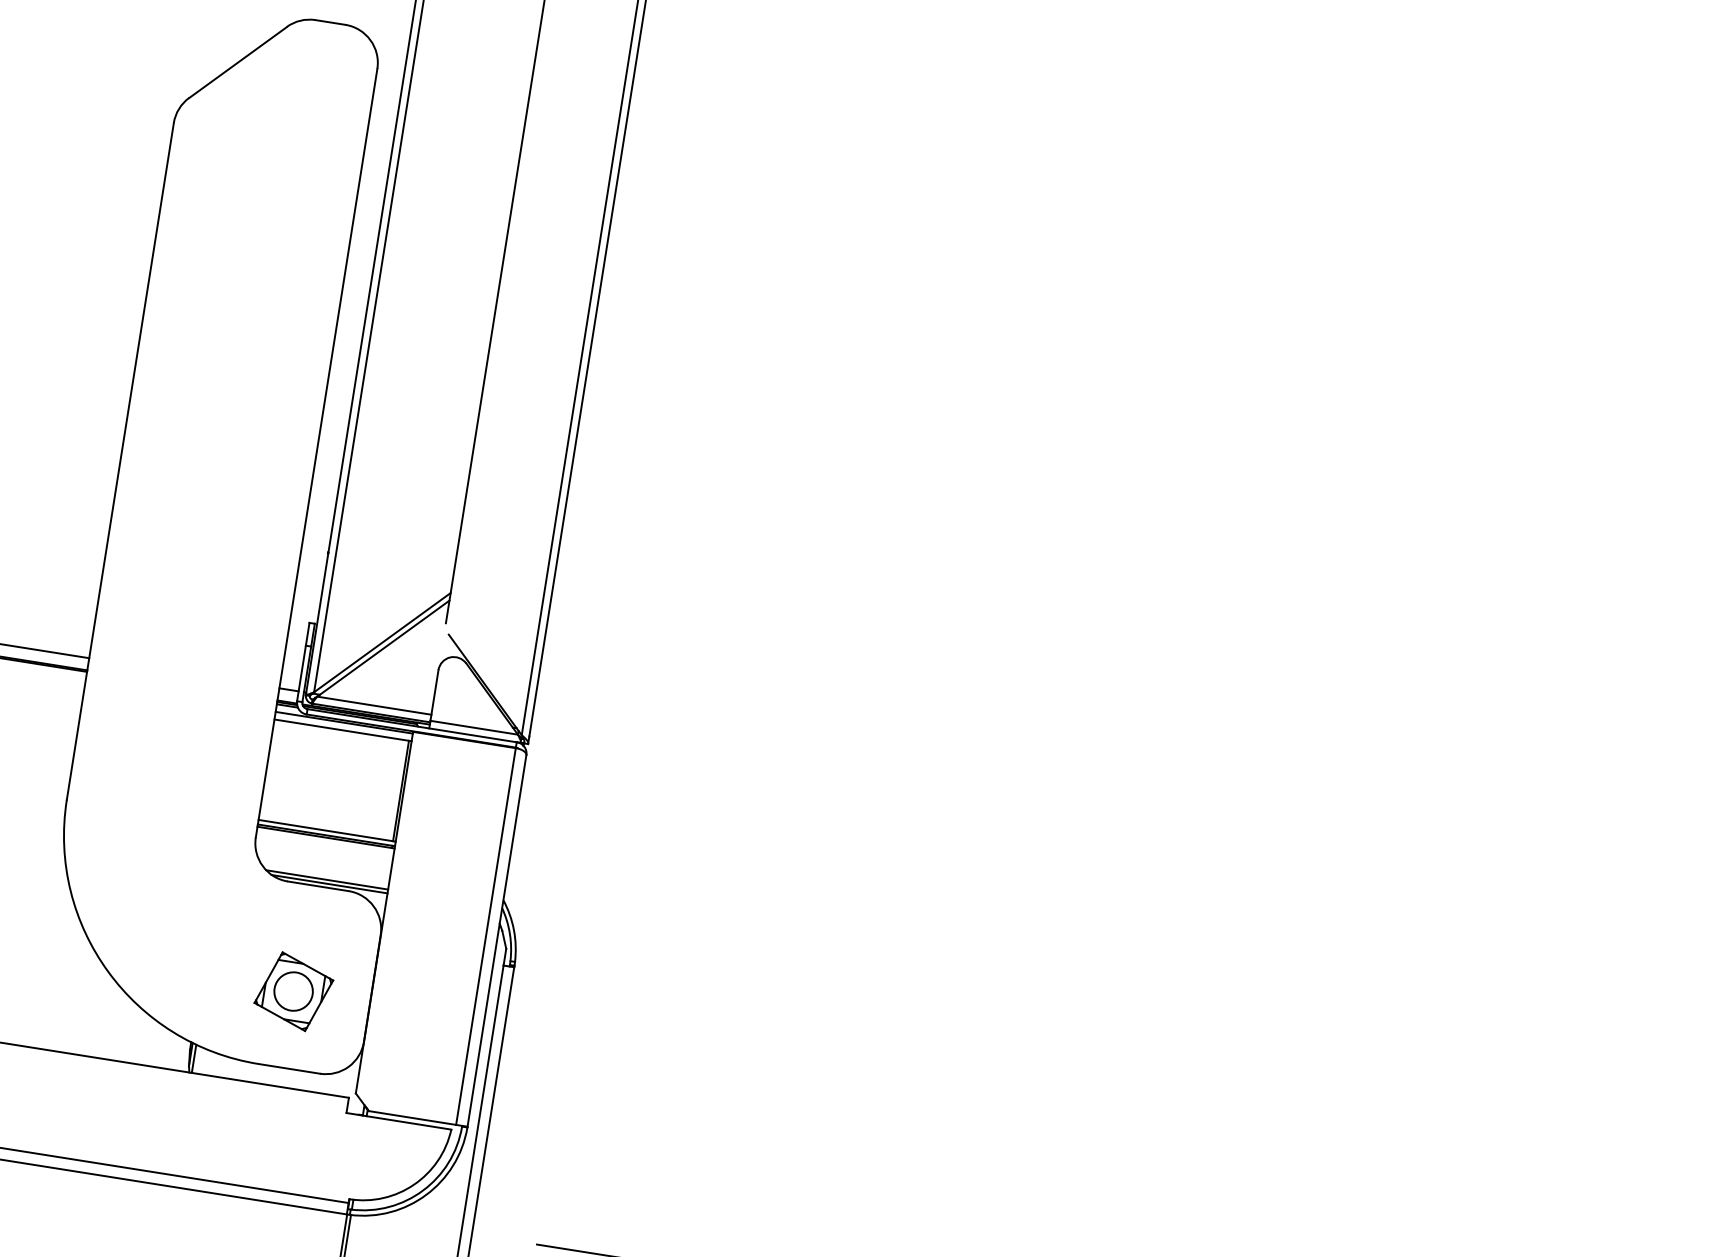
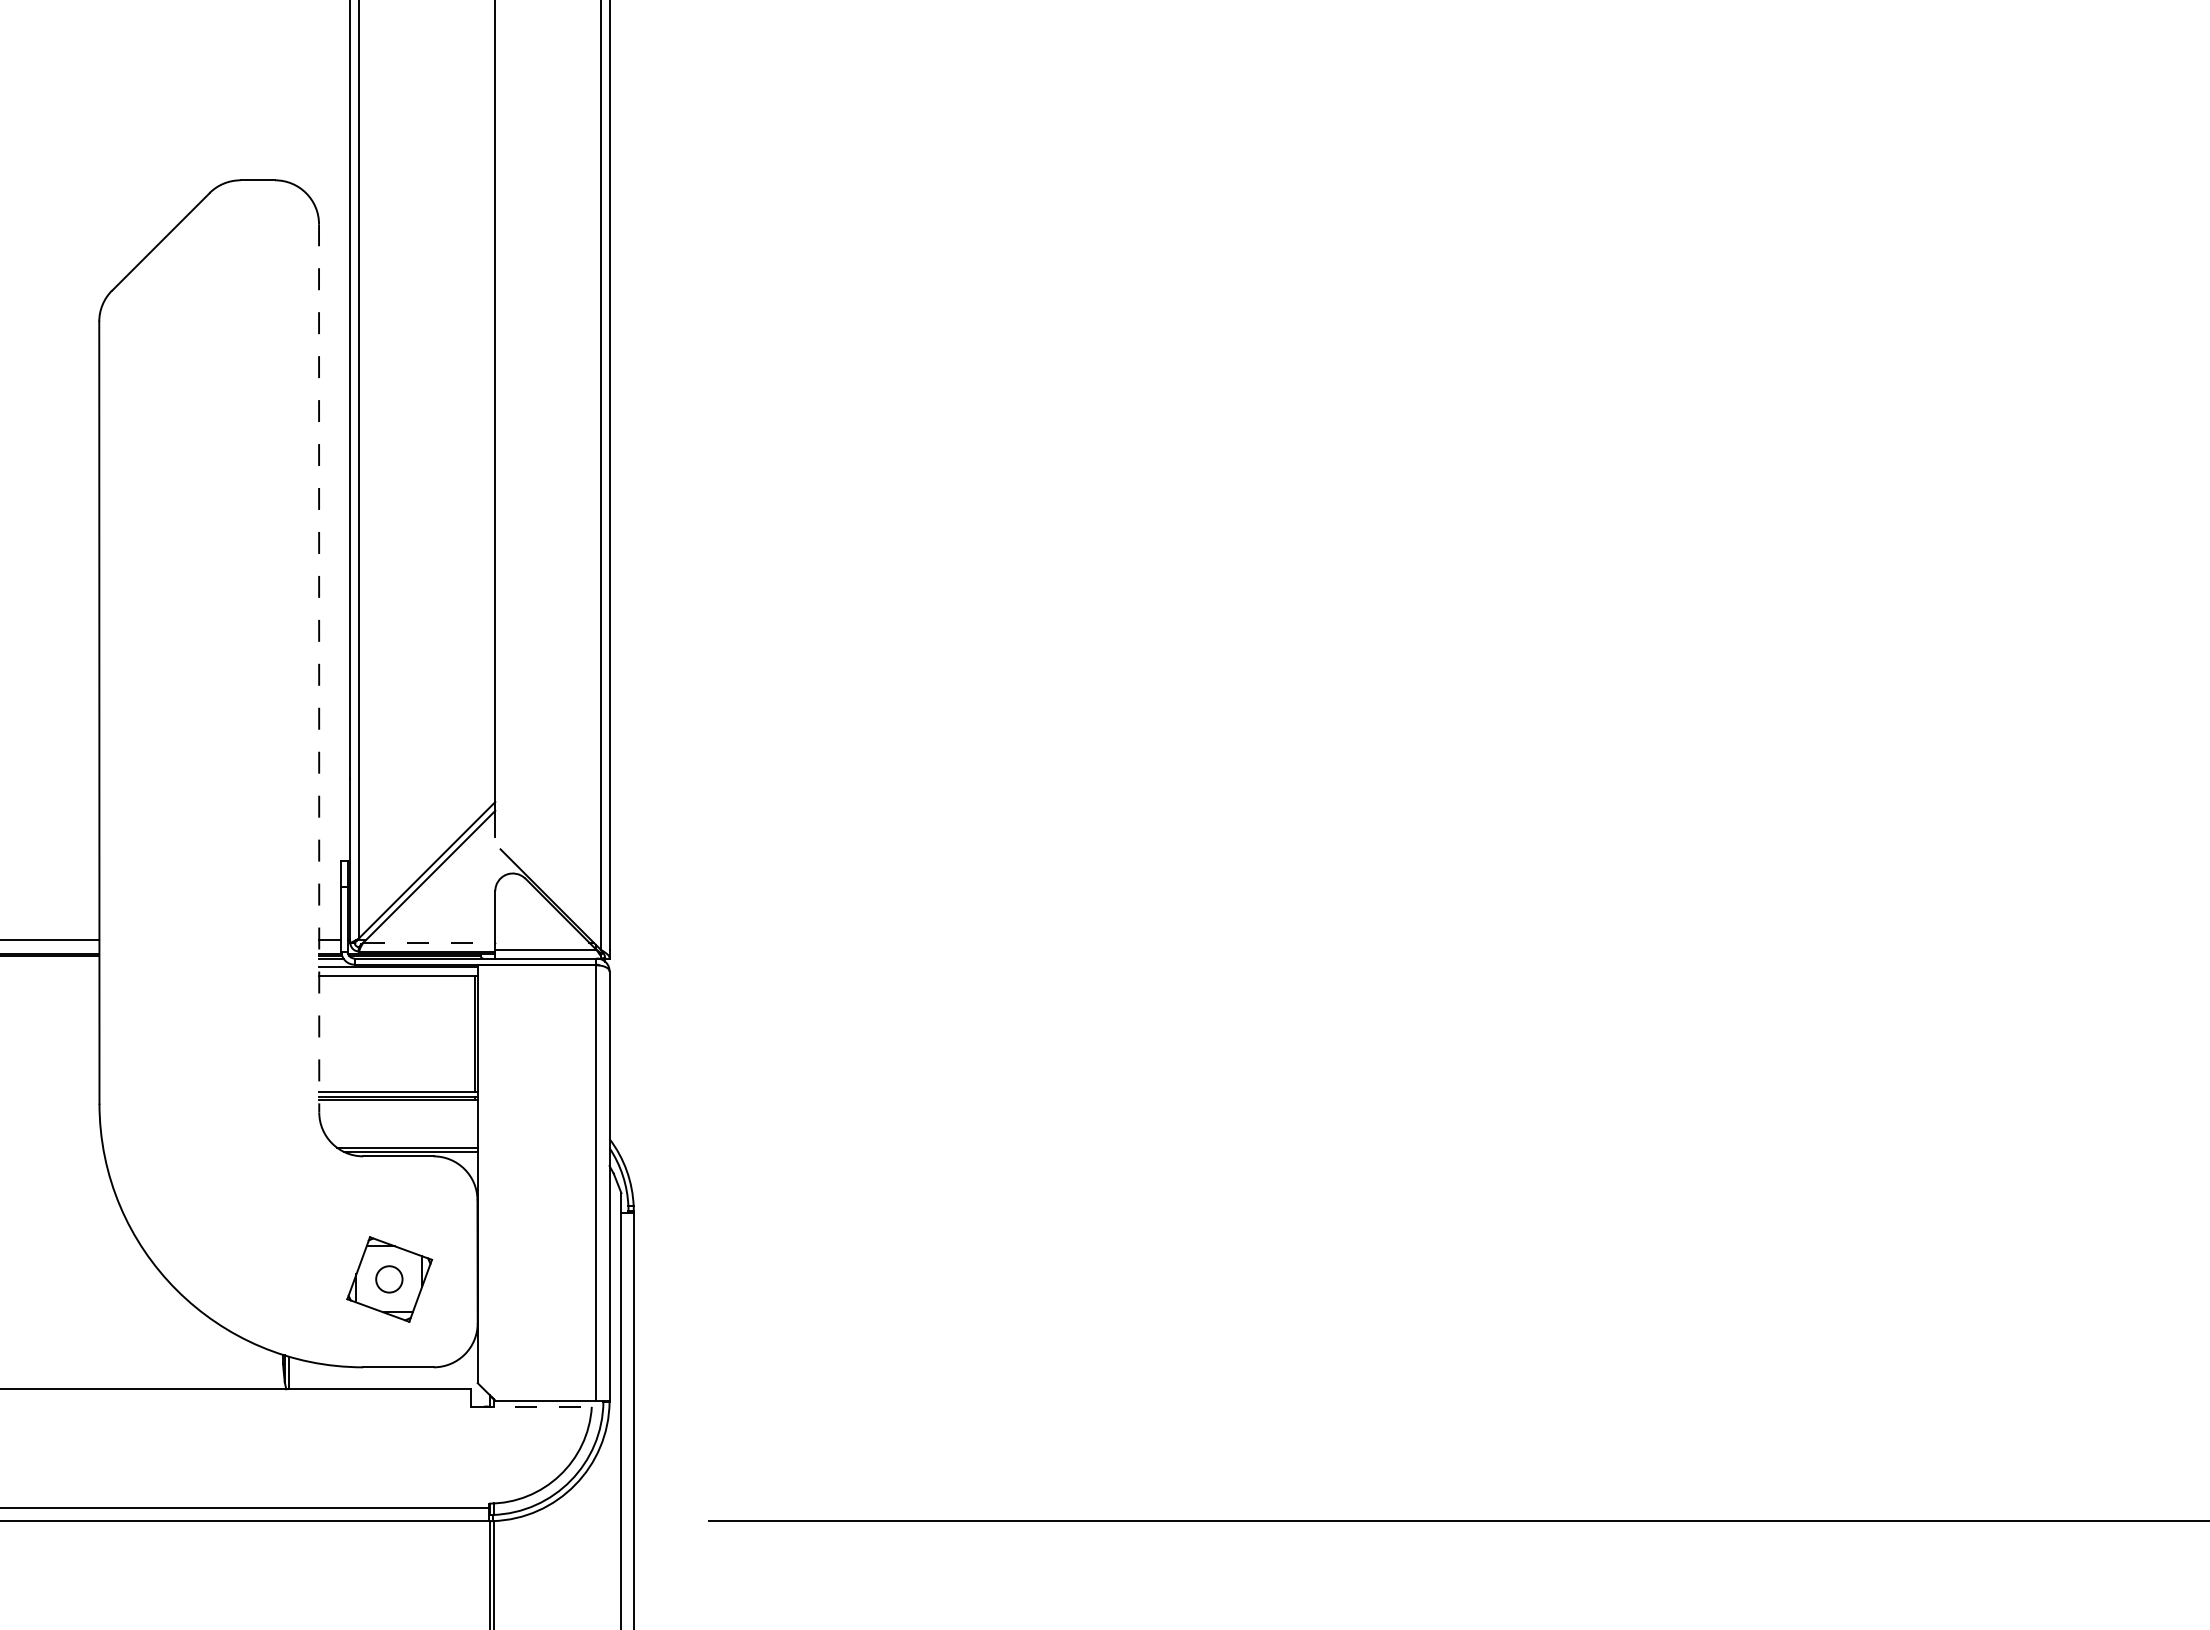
line: (316, 453) -> (319, 668), solid -> dashed
line: (374, 705) -> (429, 942), solid -> dashed
circle: (293, 991) -> (389, 1279), size x0.6
line: (399, 1121) -> (531, 1406), solid -> dashed

